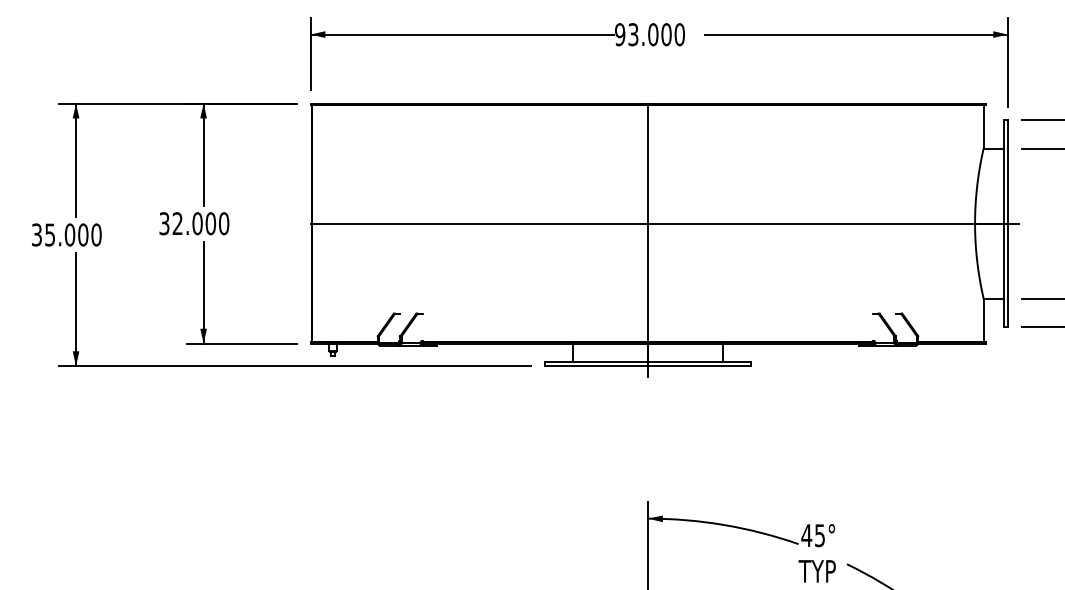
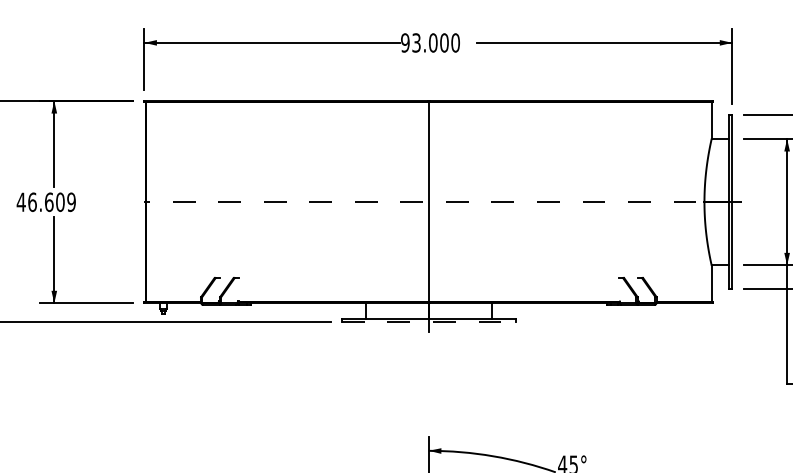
text: (194, 223) -> (46, 202), 32.000 -> 46.609
line: (664, 223) -> (442, 202), solid -> dashed
line: (648, 366) -> (429, 322), solid -> dashed

